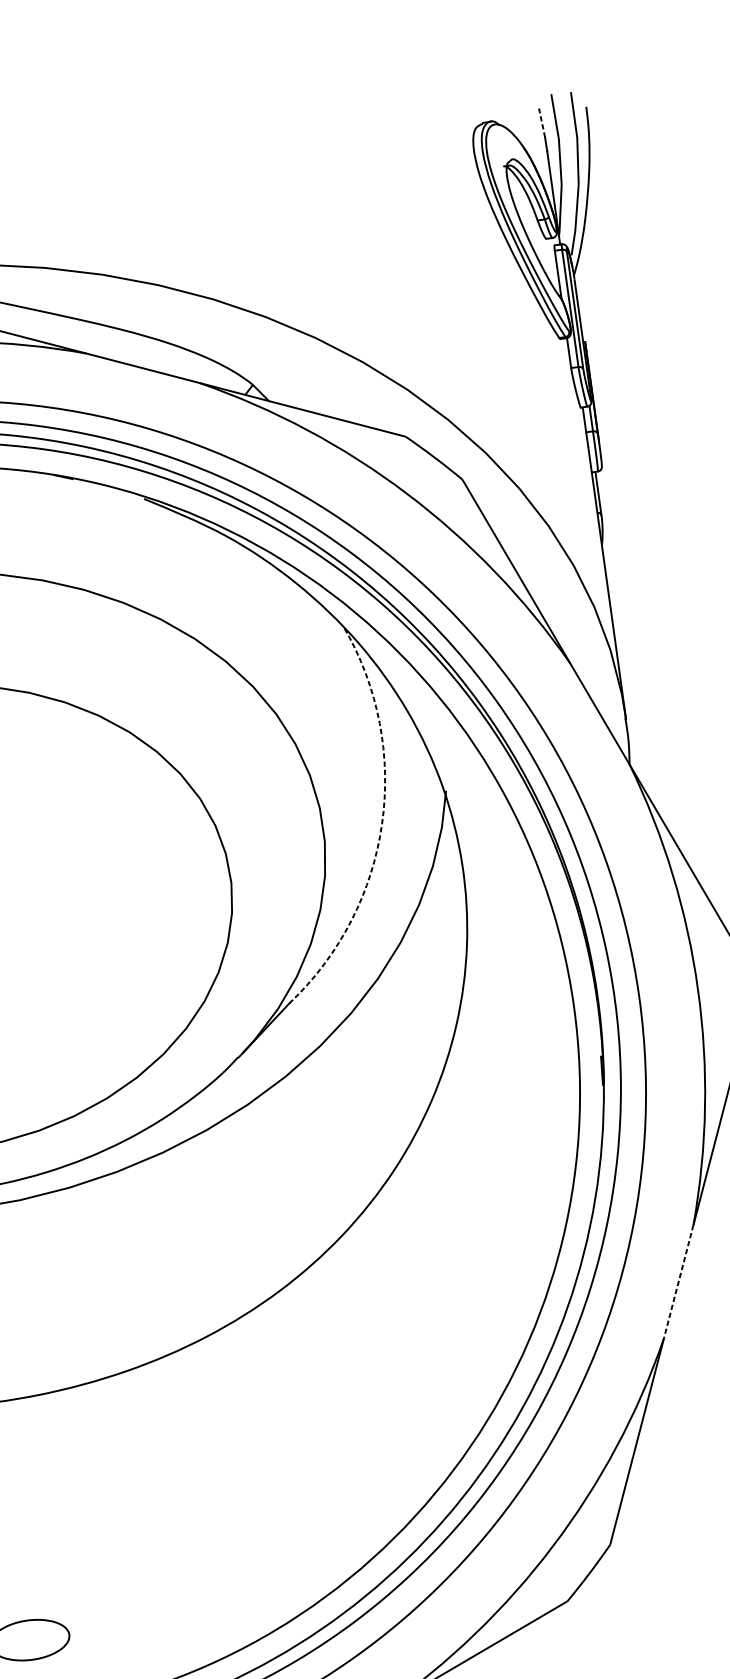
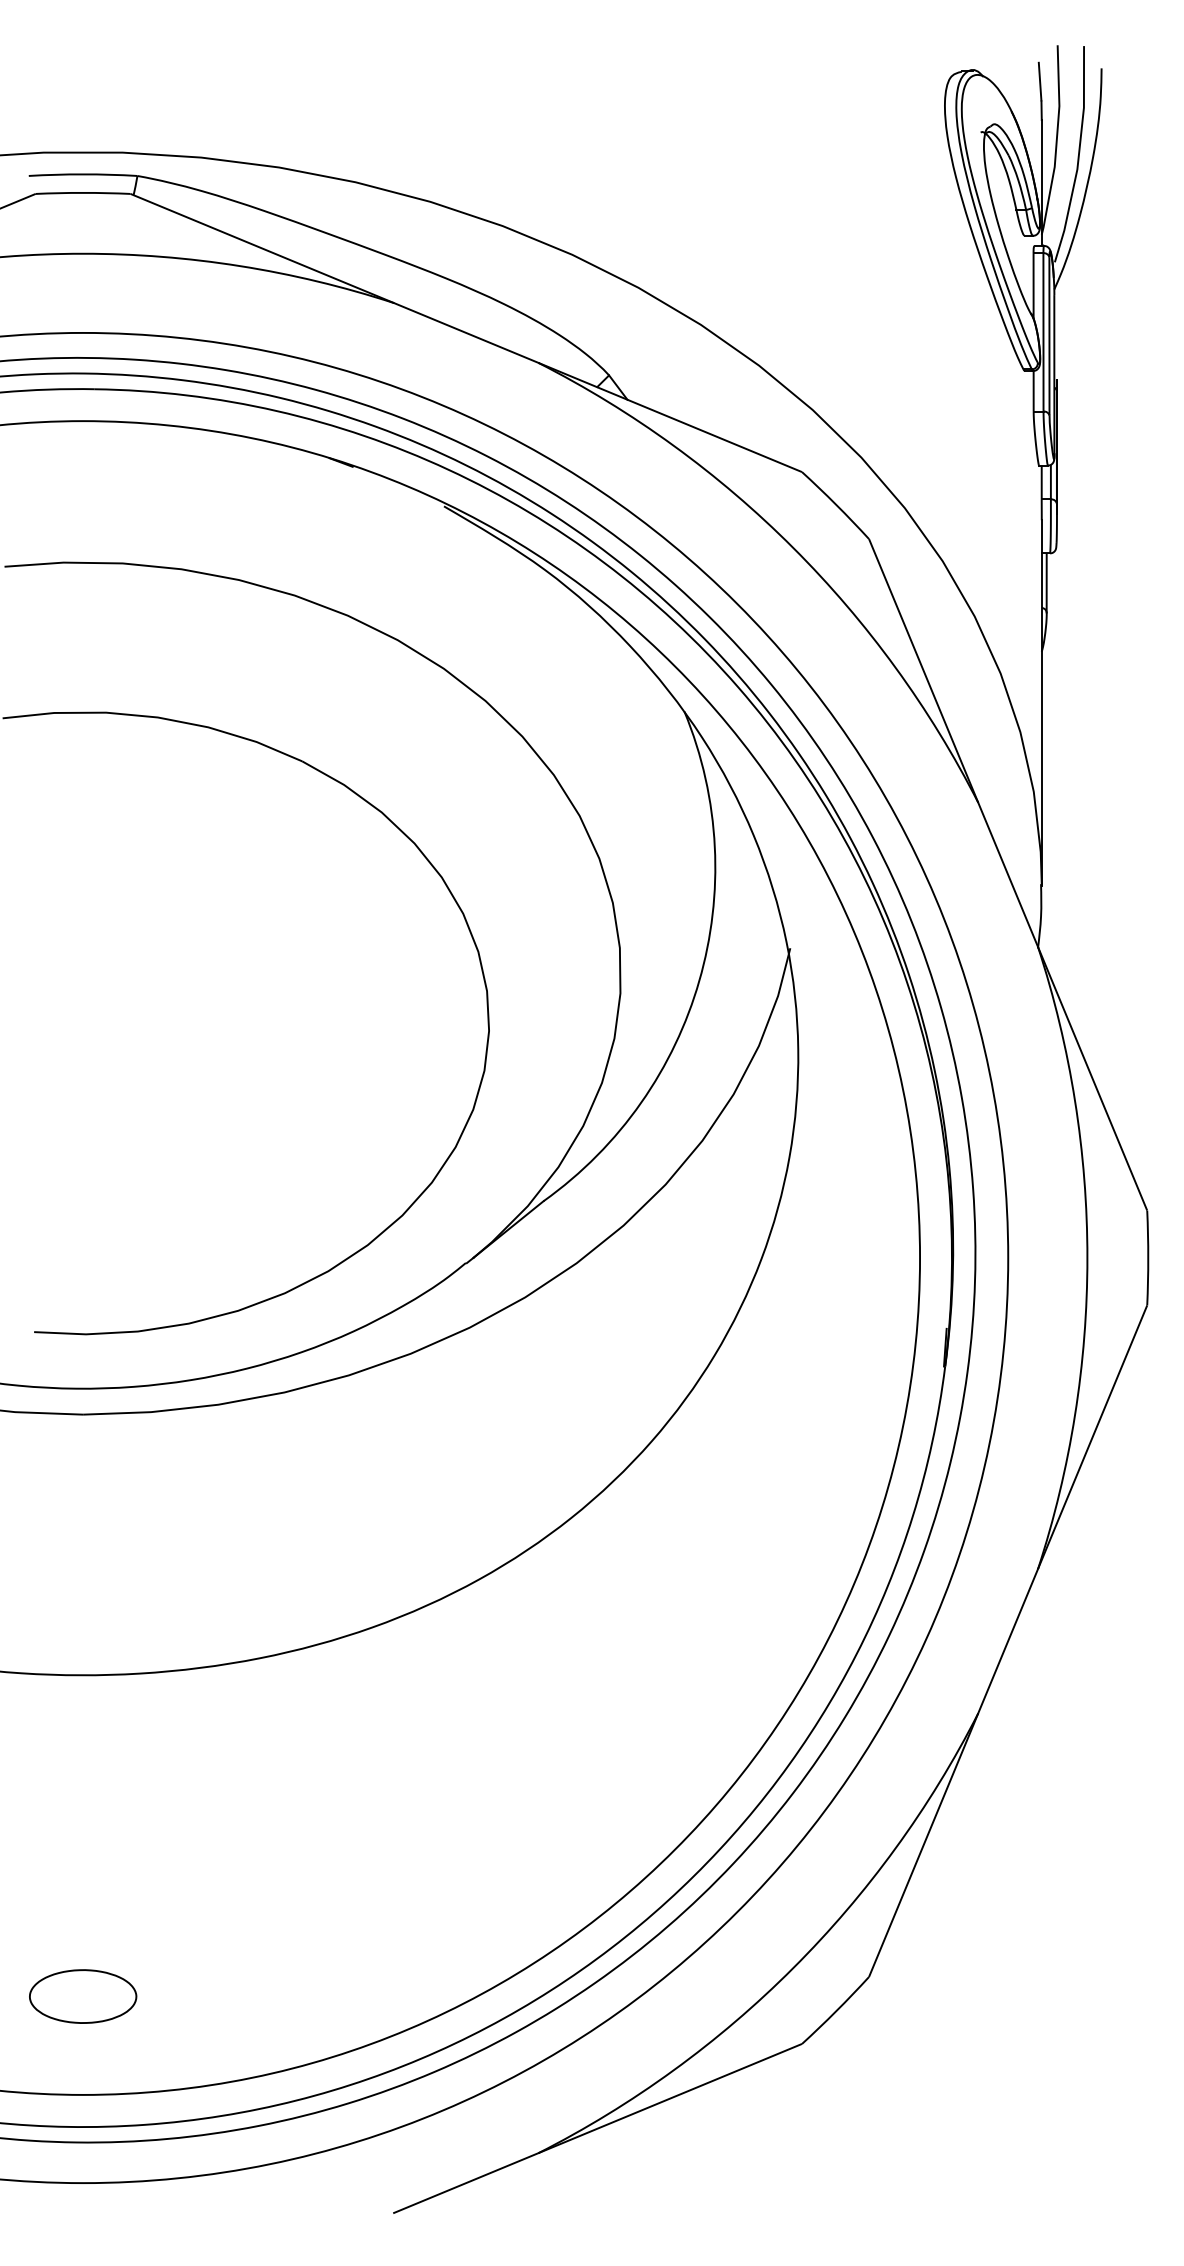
line: (542, 122) -> (1040, 81), dashed -> solid
arc: (382, 823) -> (699, 980), dashed -> solid
line: (678, 1282) -> (1007, 1641), dashed -> solid

